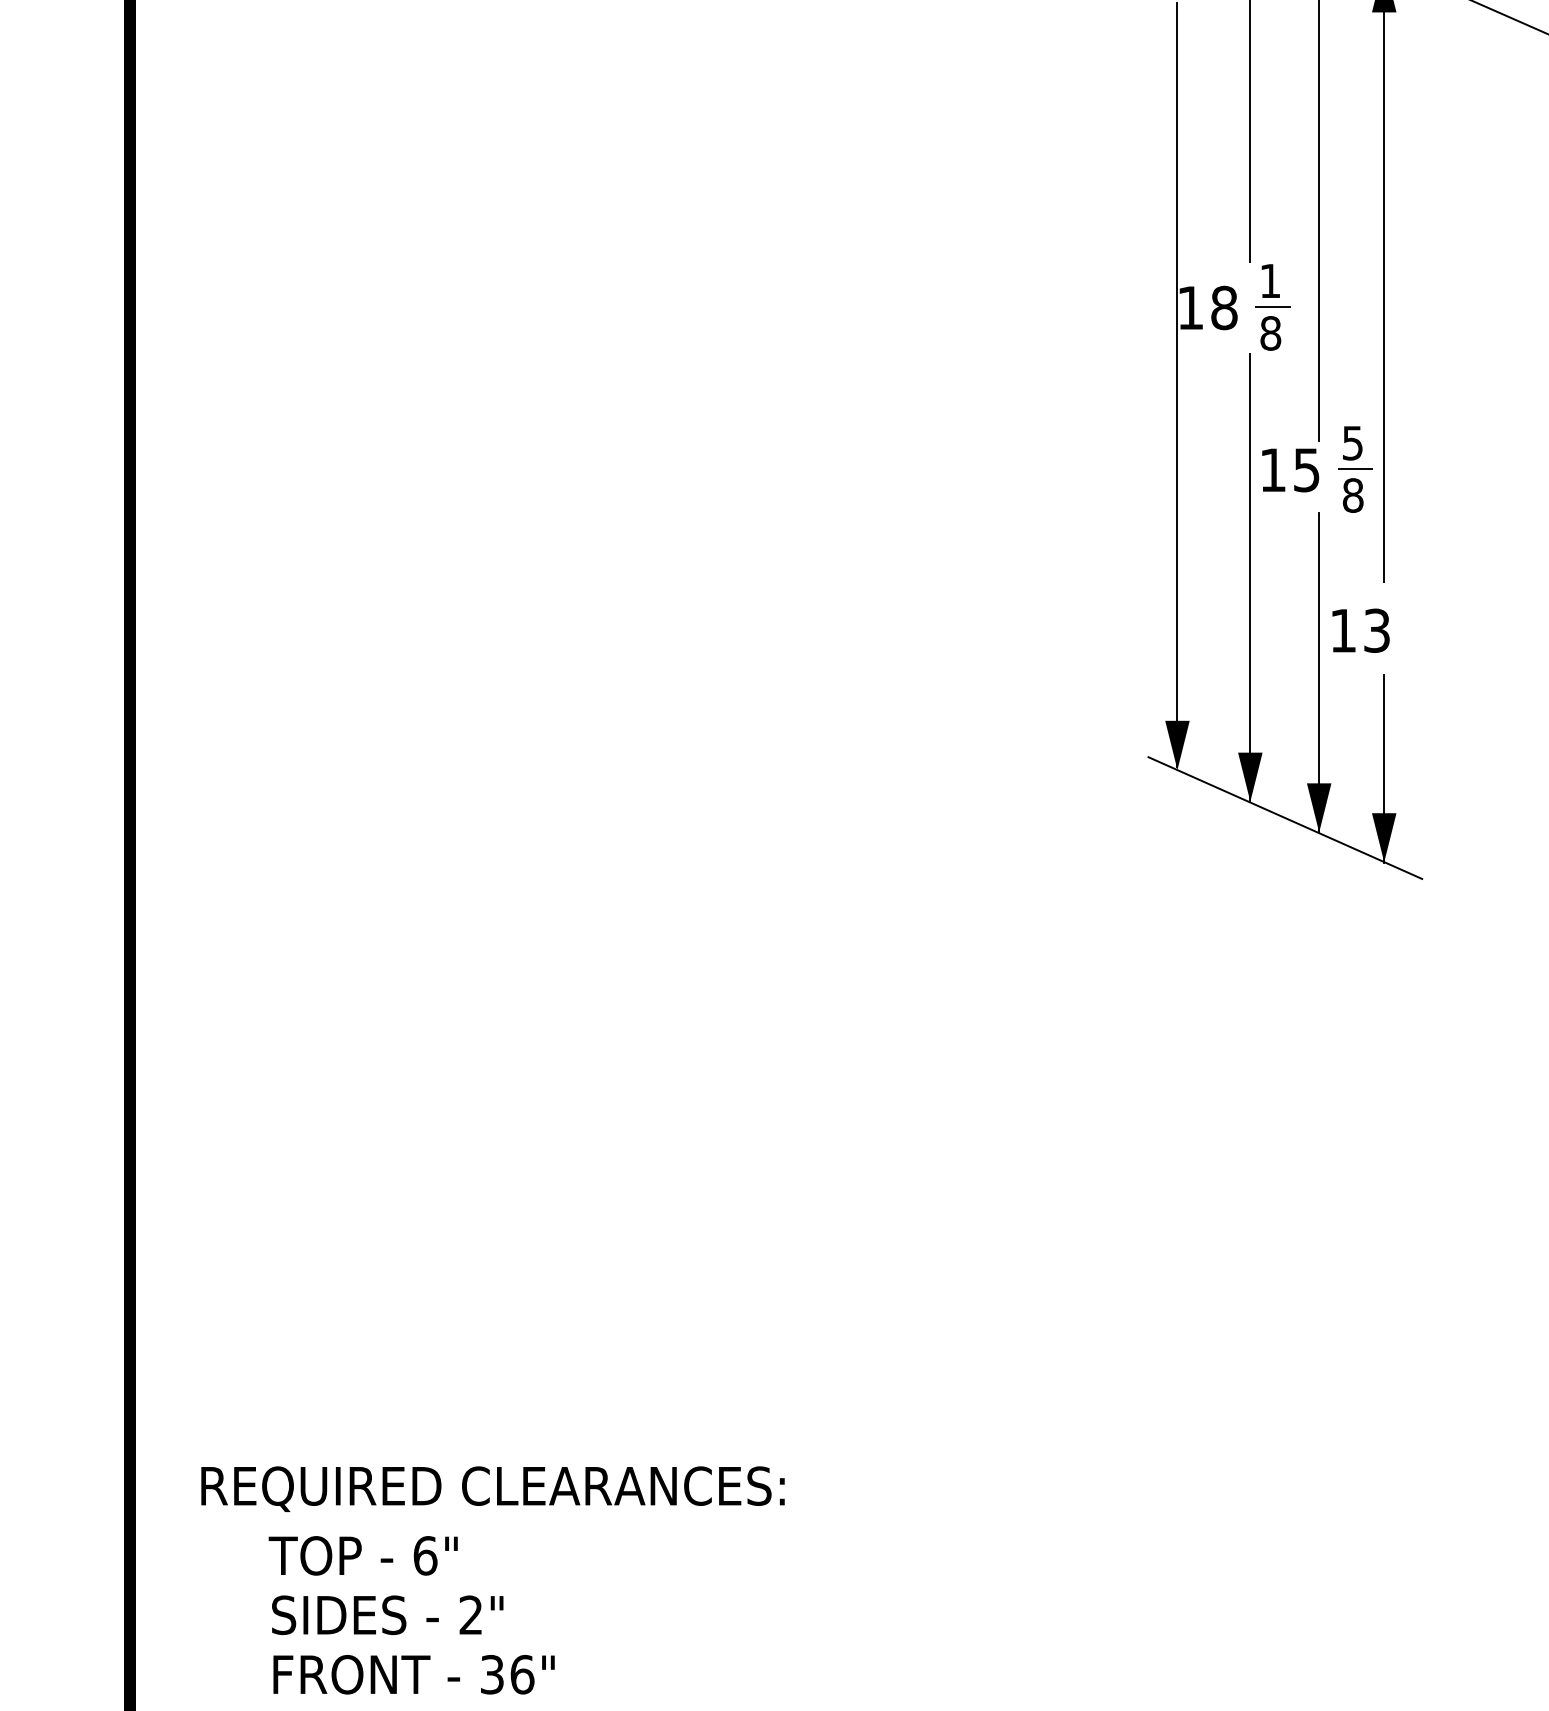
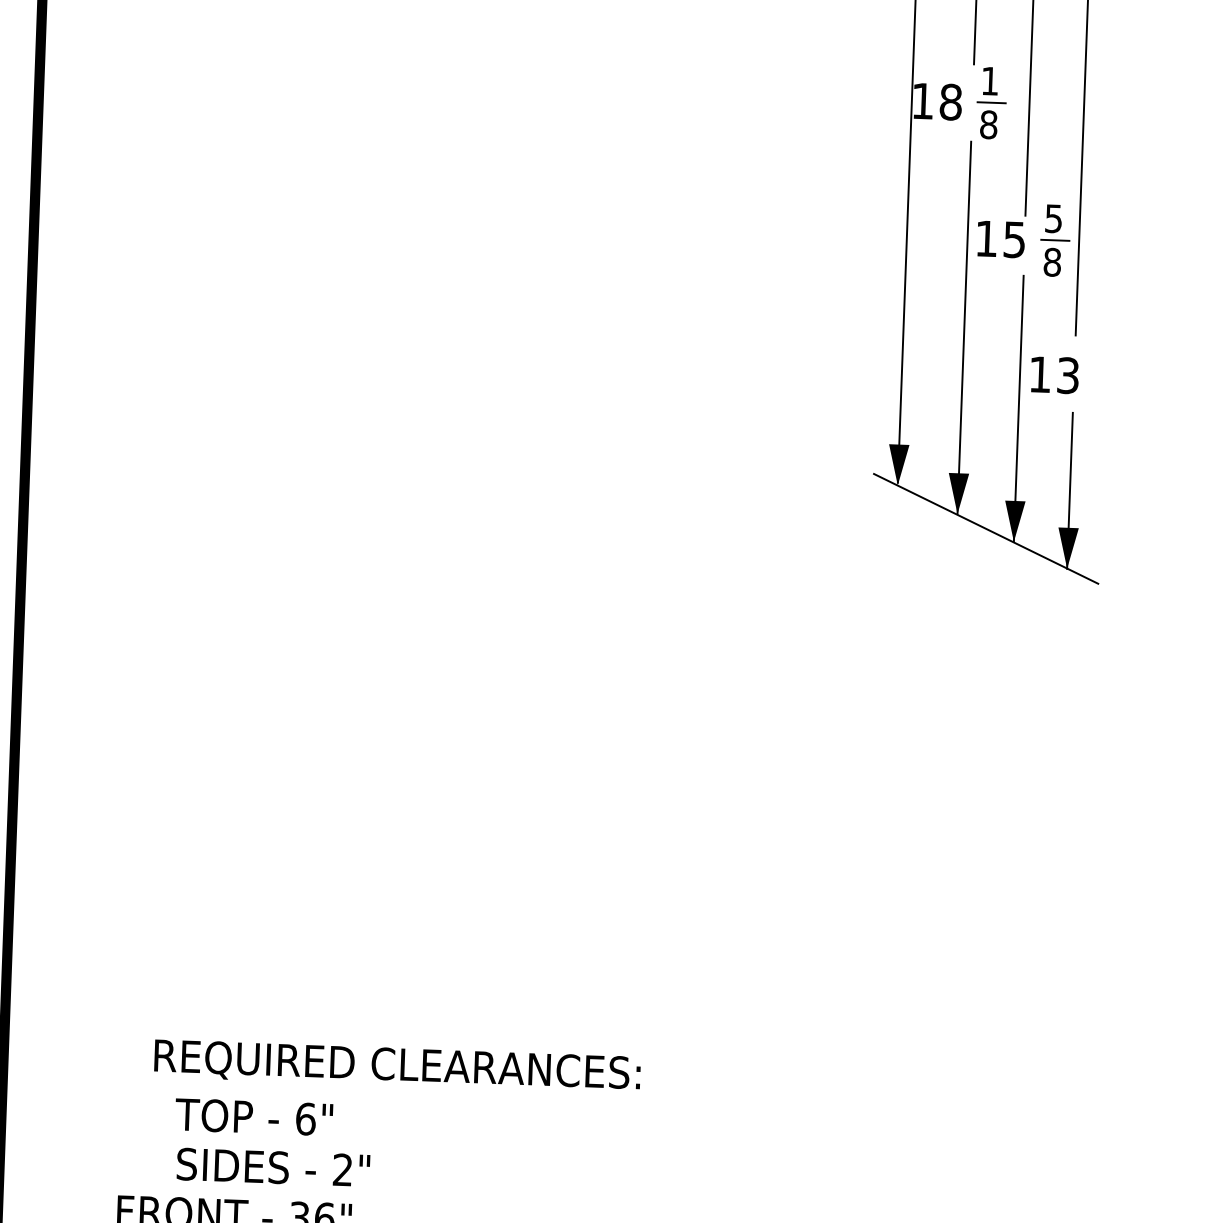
text: (492, 1488) -> (397, 1066), moved
text: (362, 1555) -> (253, 1116), moved
text: (387, 1615) -> (273, 1167), moved

